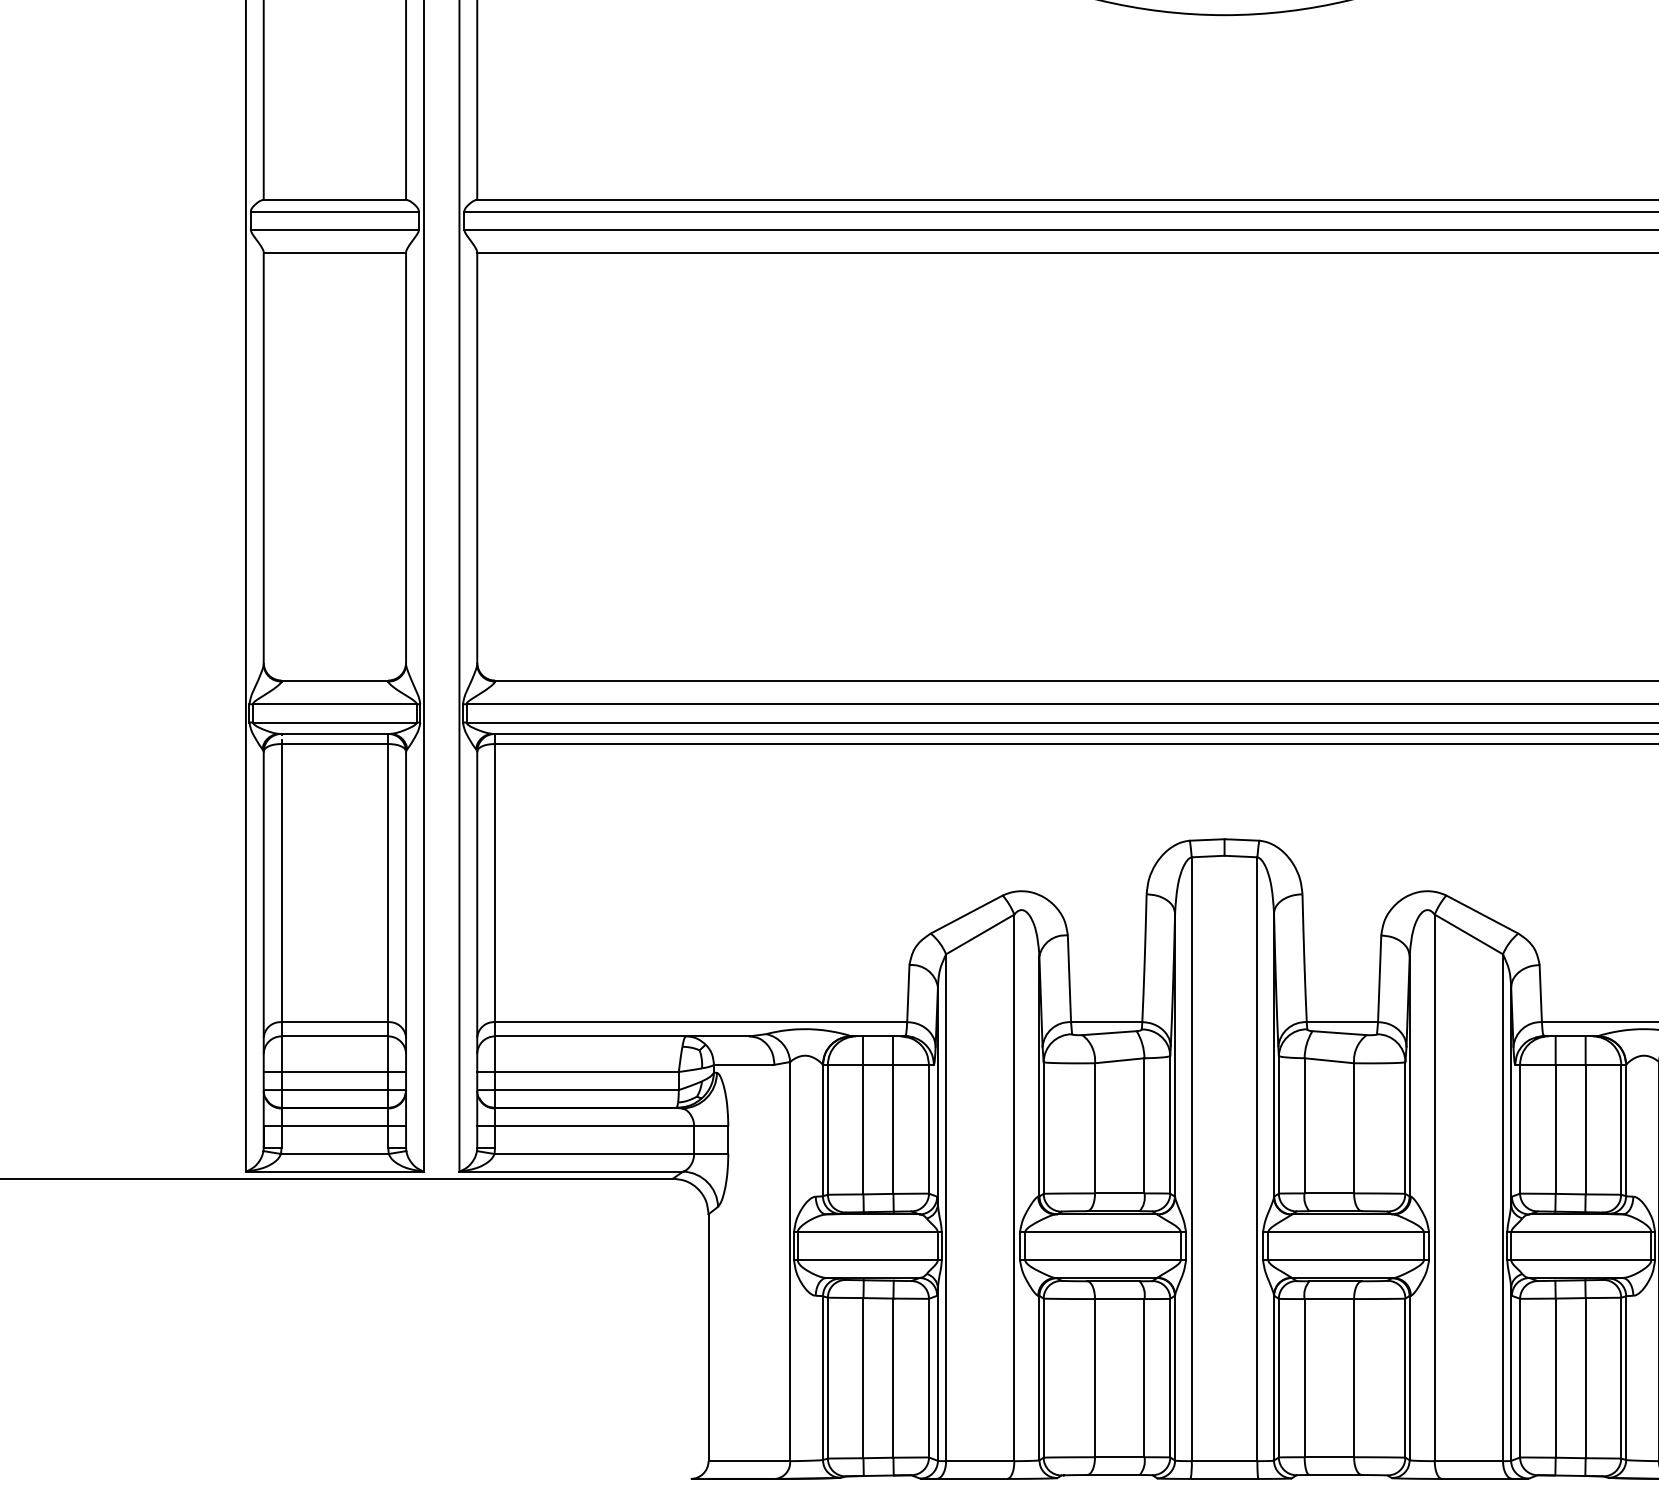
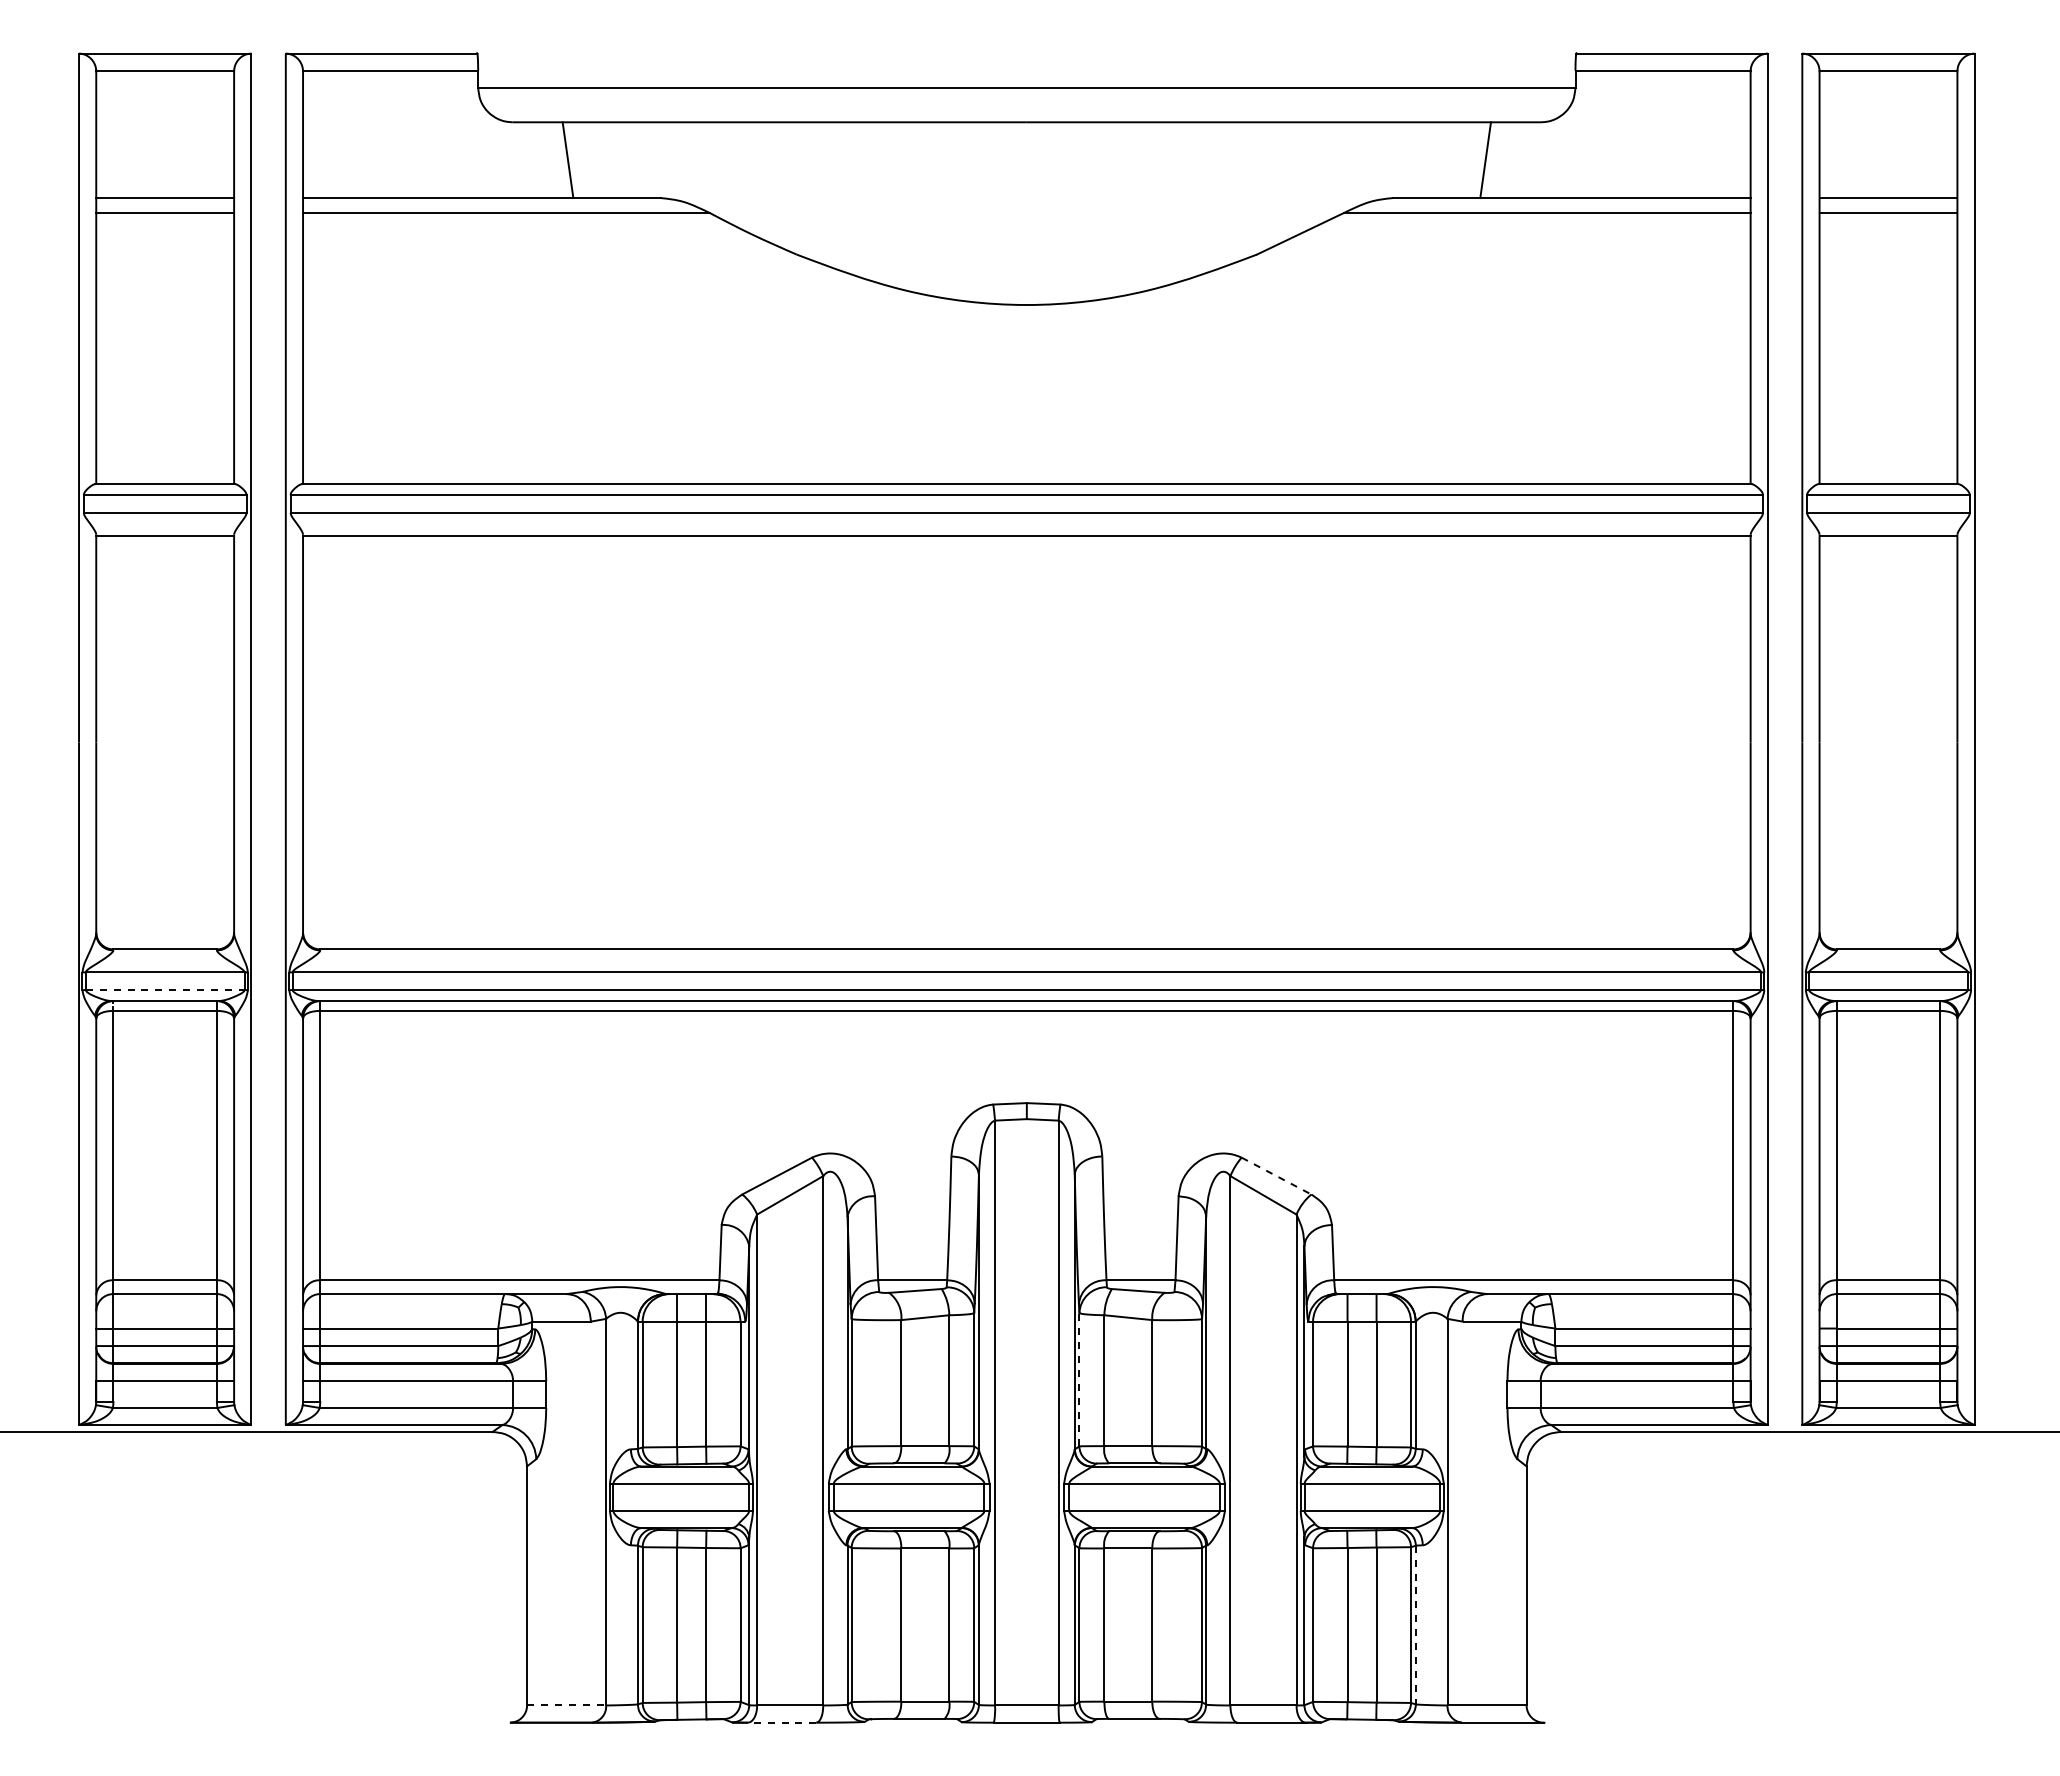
line: (335, 722) -> (165, 990), solid -> dashed
line: (1482, 914) -> (1276, 1176), solid -> dashed
line: (1278, 1124) -> (1079, 1379), solid -> dashed
line: (1625, 1378) -> (1415, 1625), solid -> dashed
line: (749, 1461) -> (566, 1705), solid -> dashed
line: (971, 1478) -> (781, 1722), solid -> dashed

